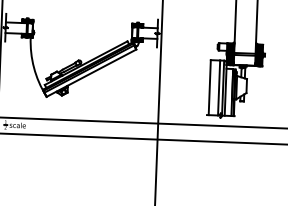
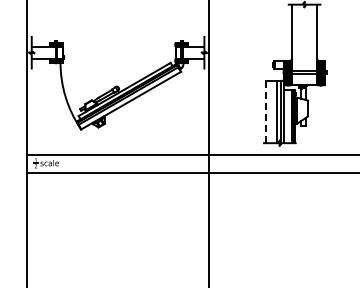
line: (210, 87) -> (266, 111), solid -> dashed

